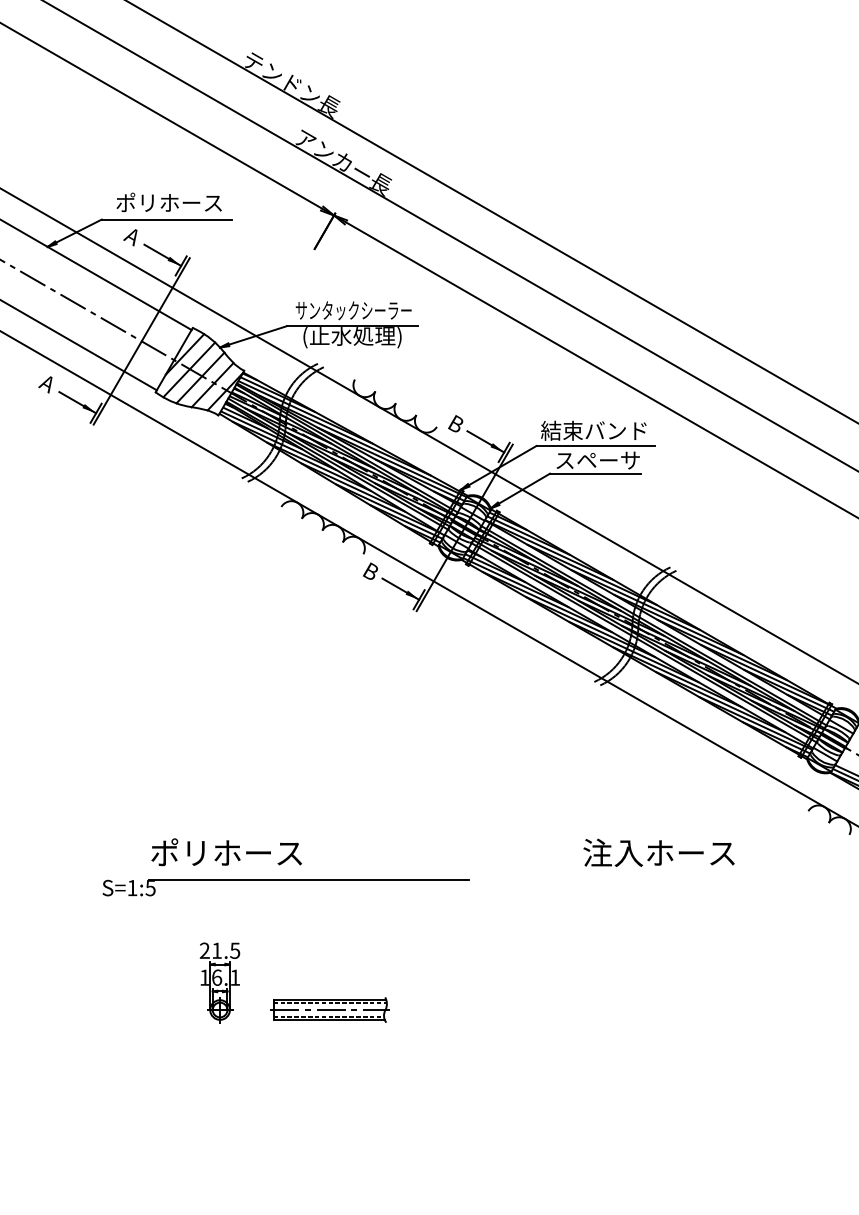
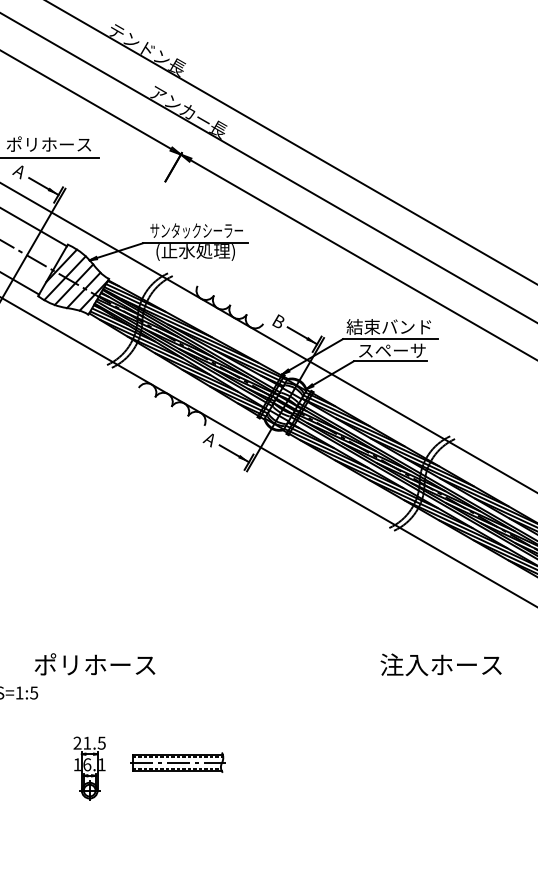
text: (369, 571) -> (209, 439), B -> A
line: (308, 879) -> (160, 686), removed
part: (329, 1009) -> (177, 762), moved

